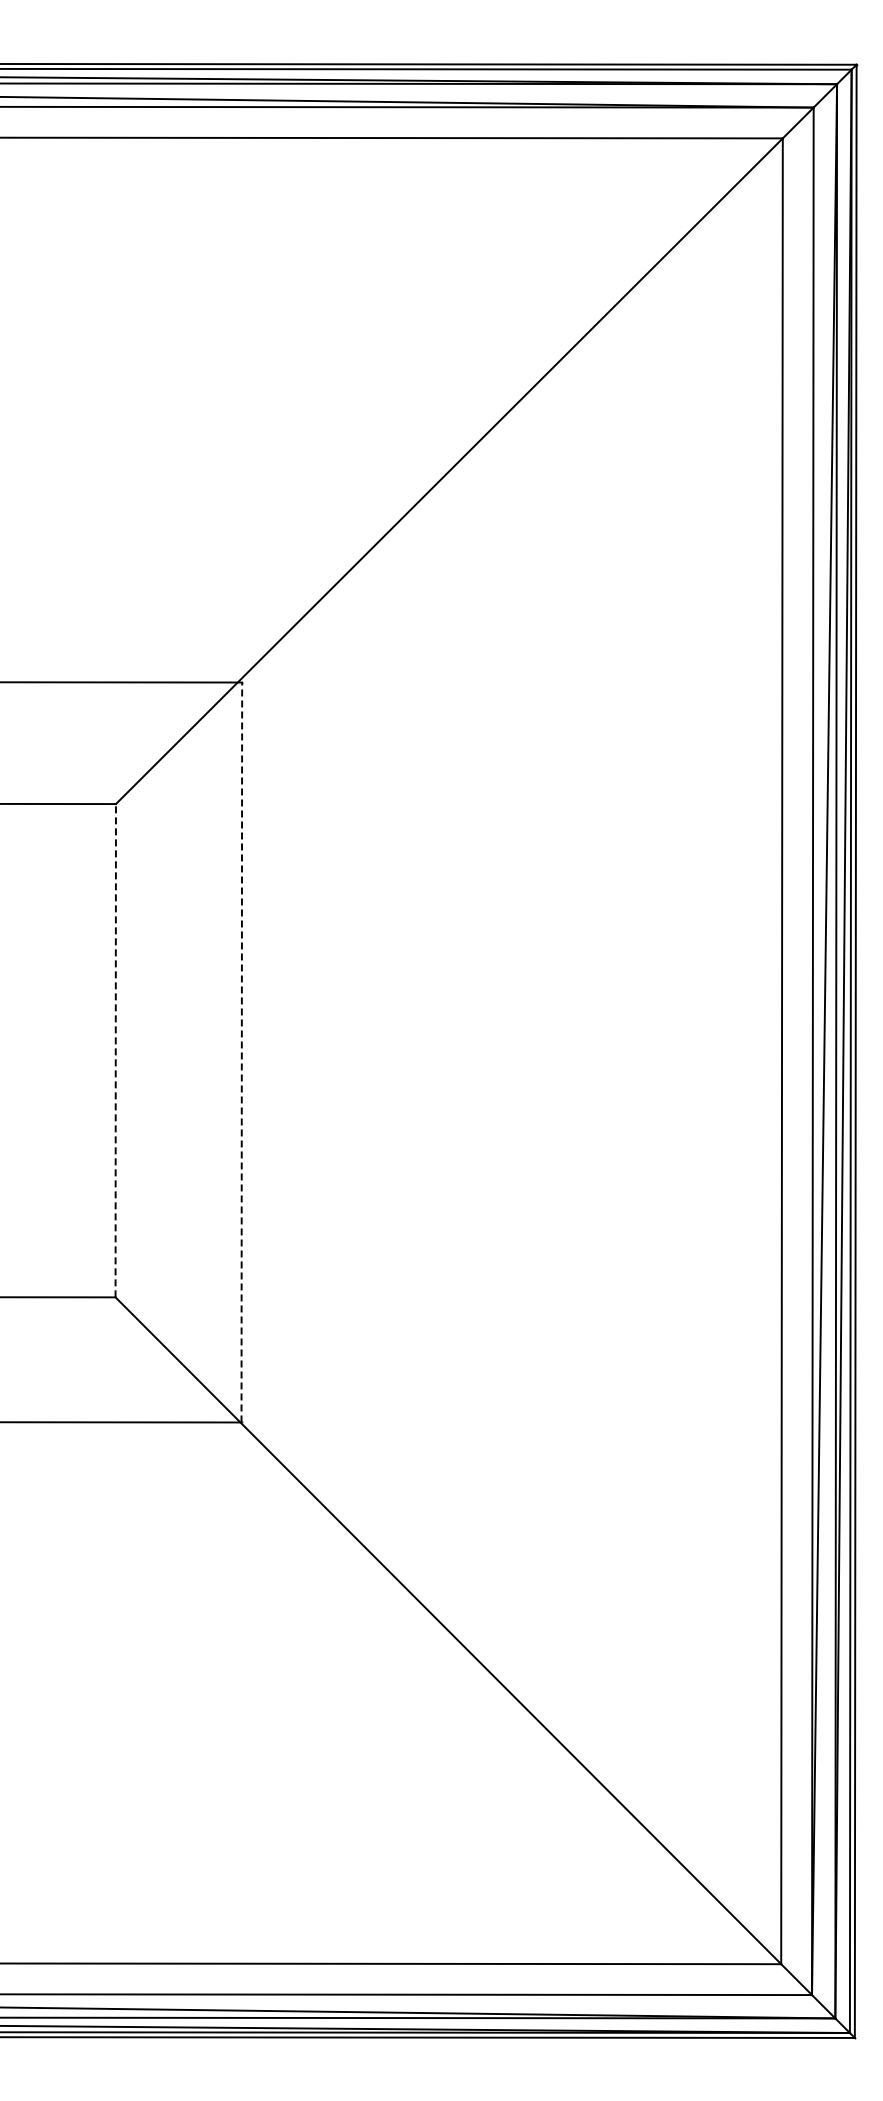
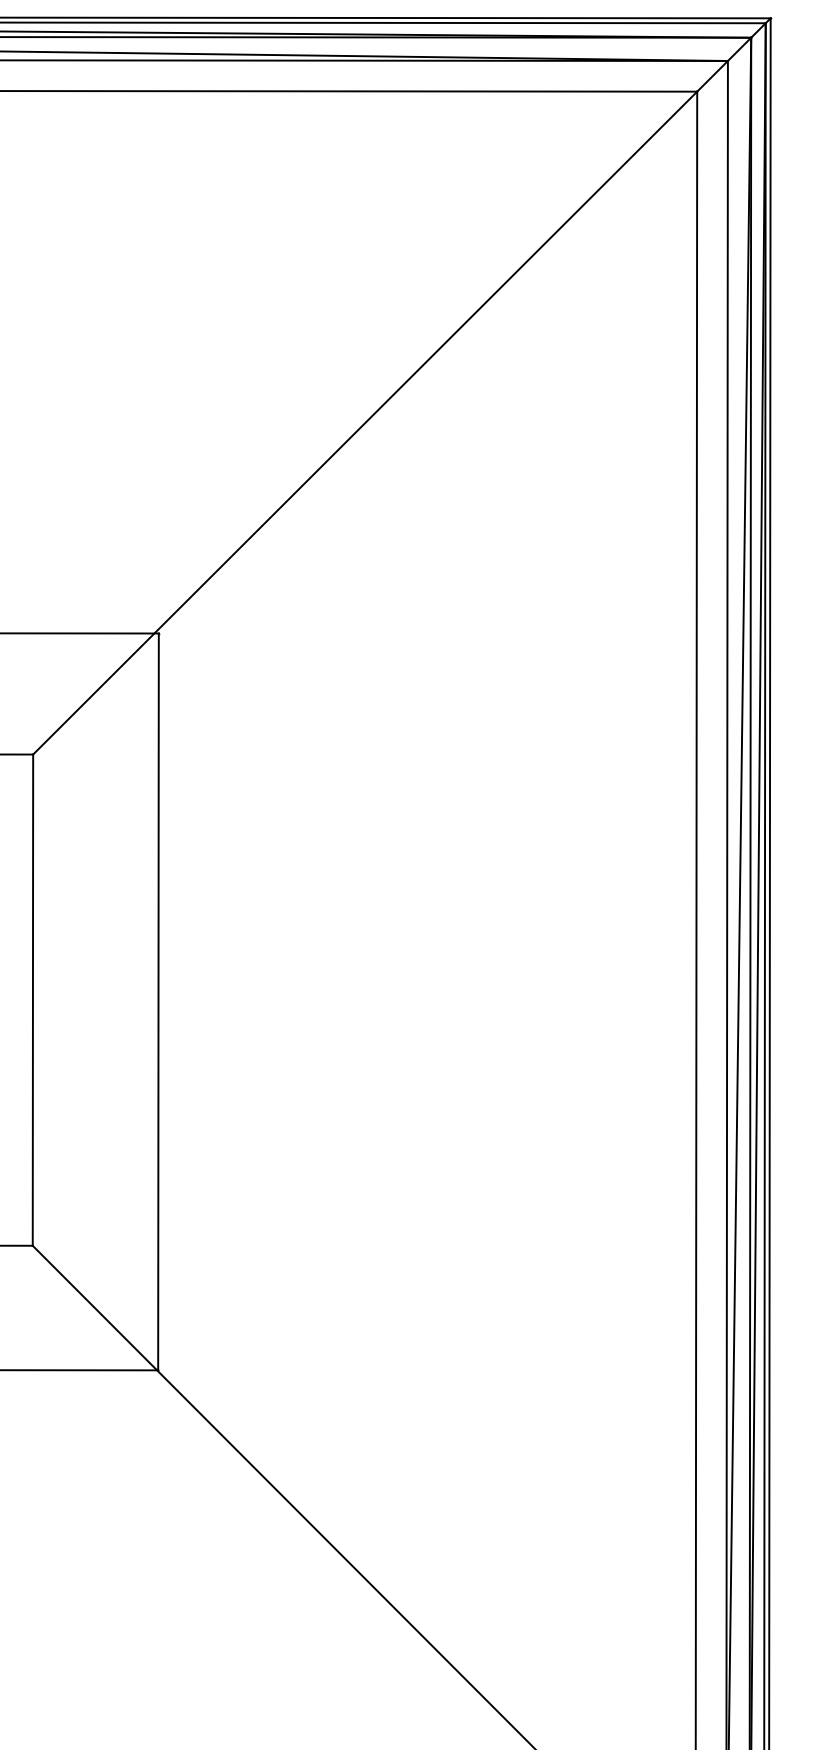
line: (115, 1050) -> (32, 999), dashed -> solid
line: (241, 1052) -> (158, 1001), dashed -> solid

